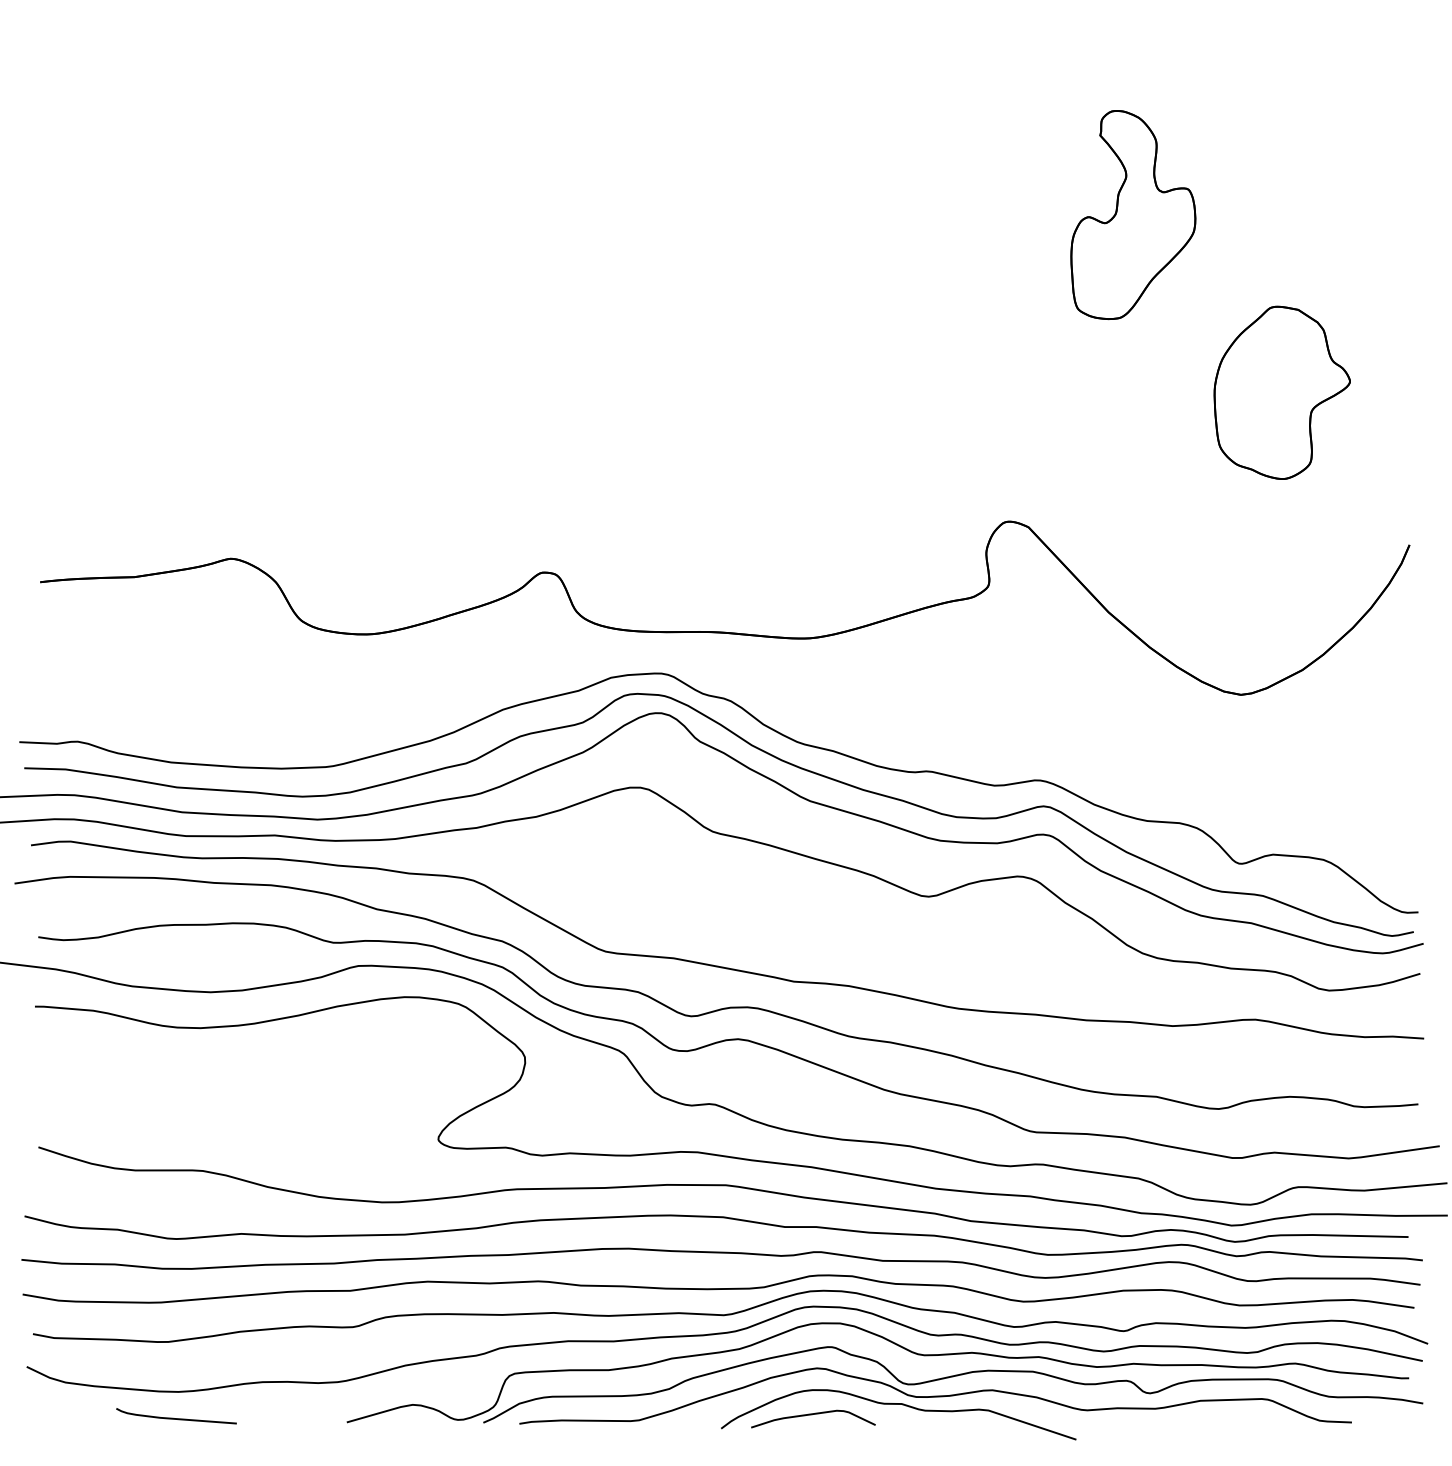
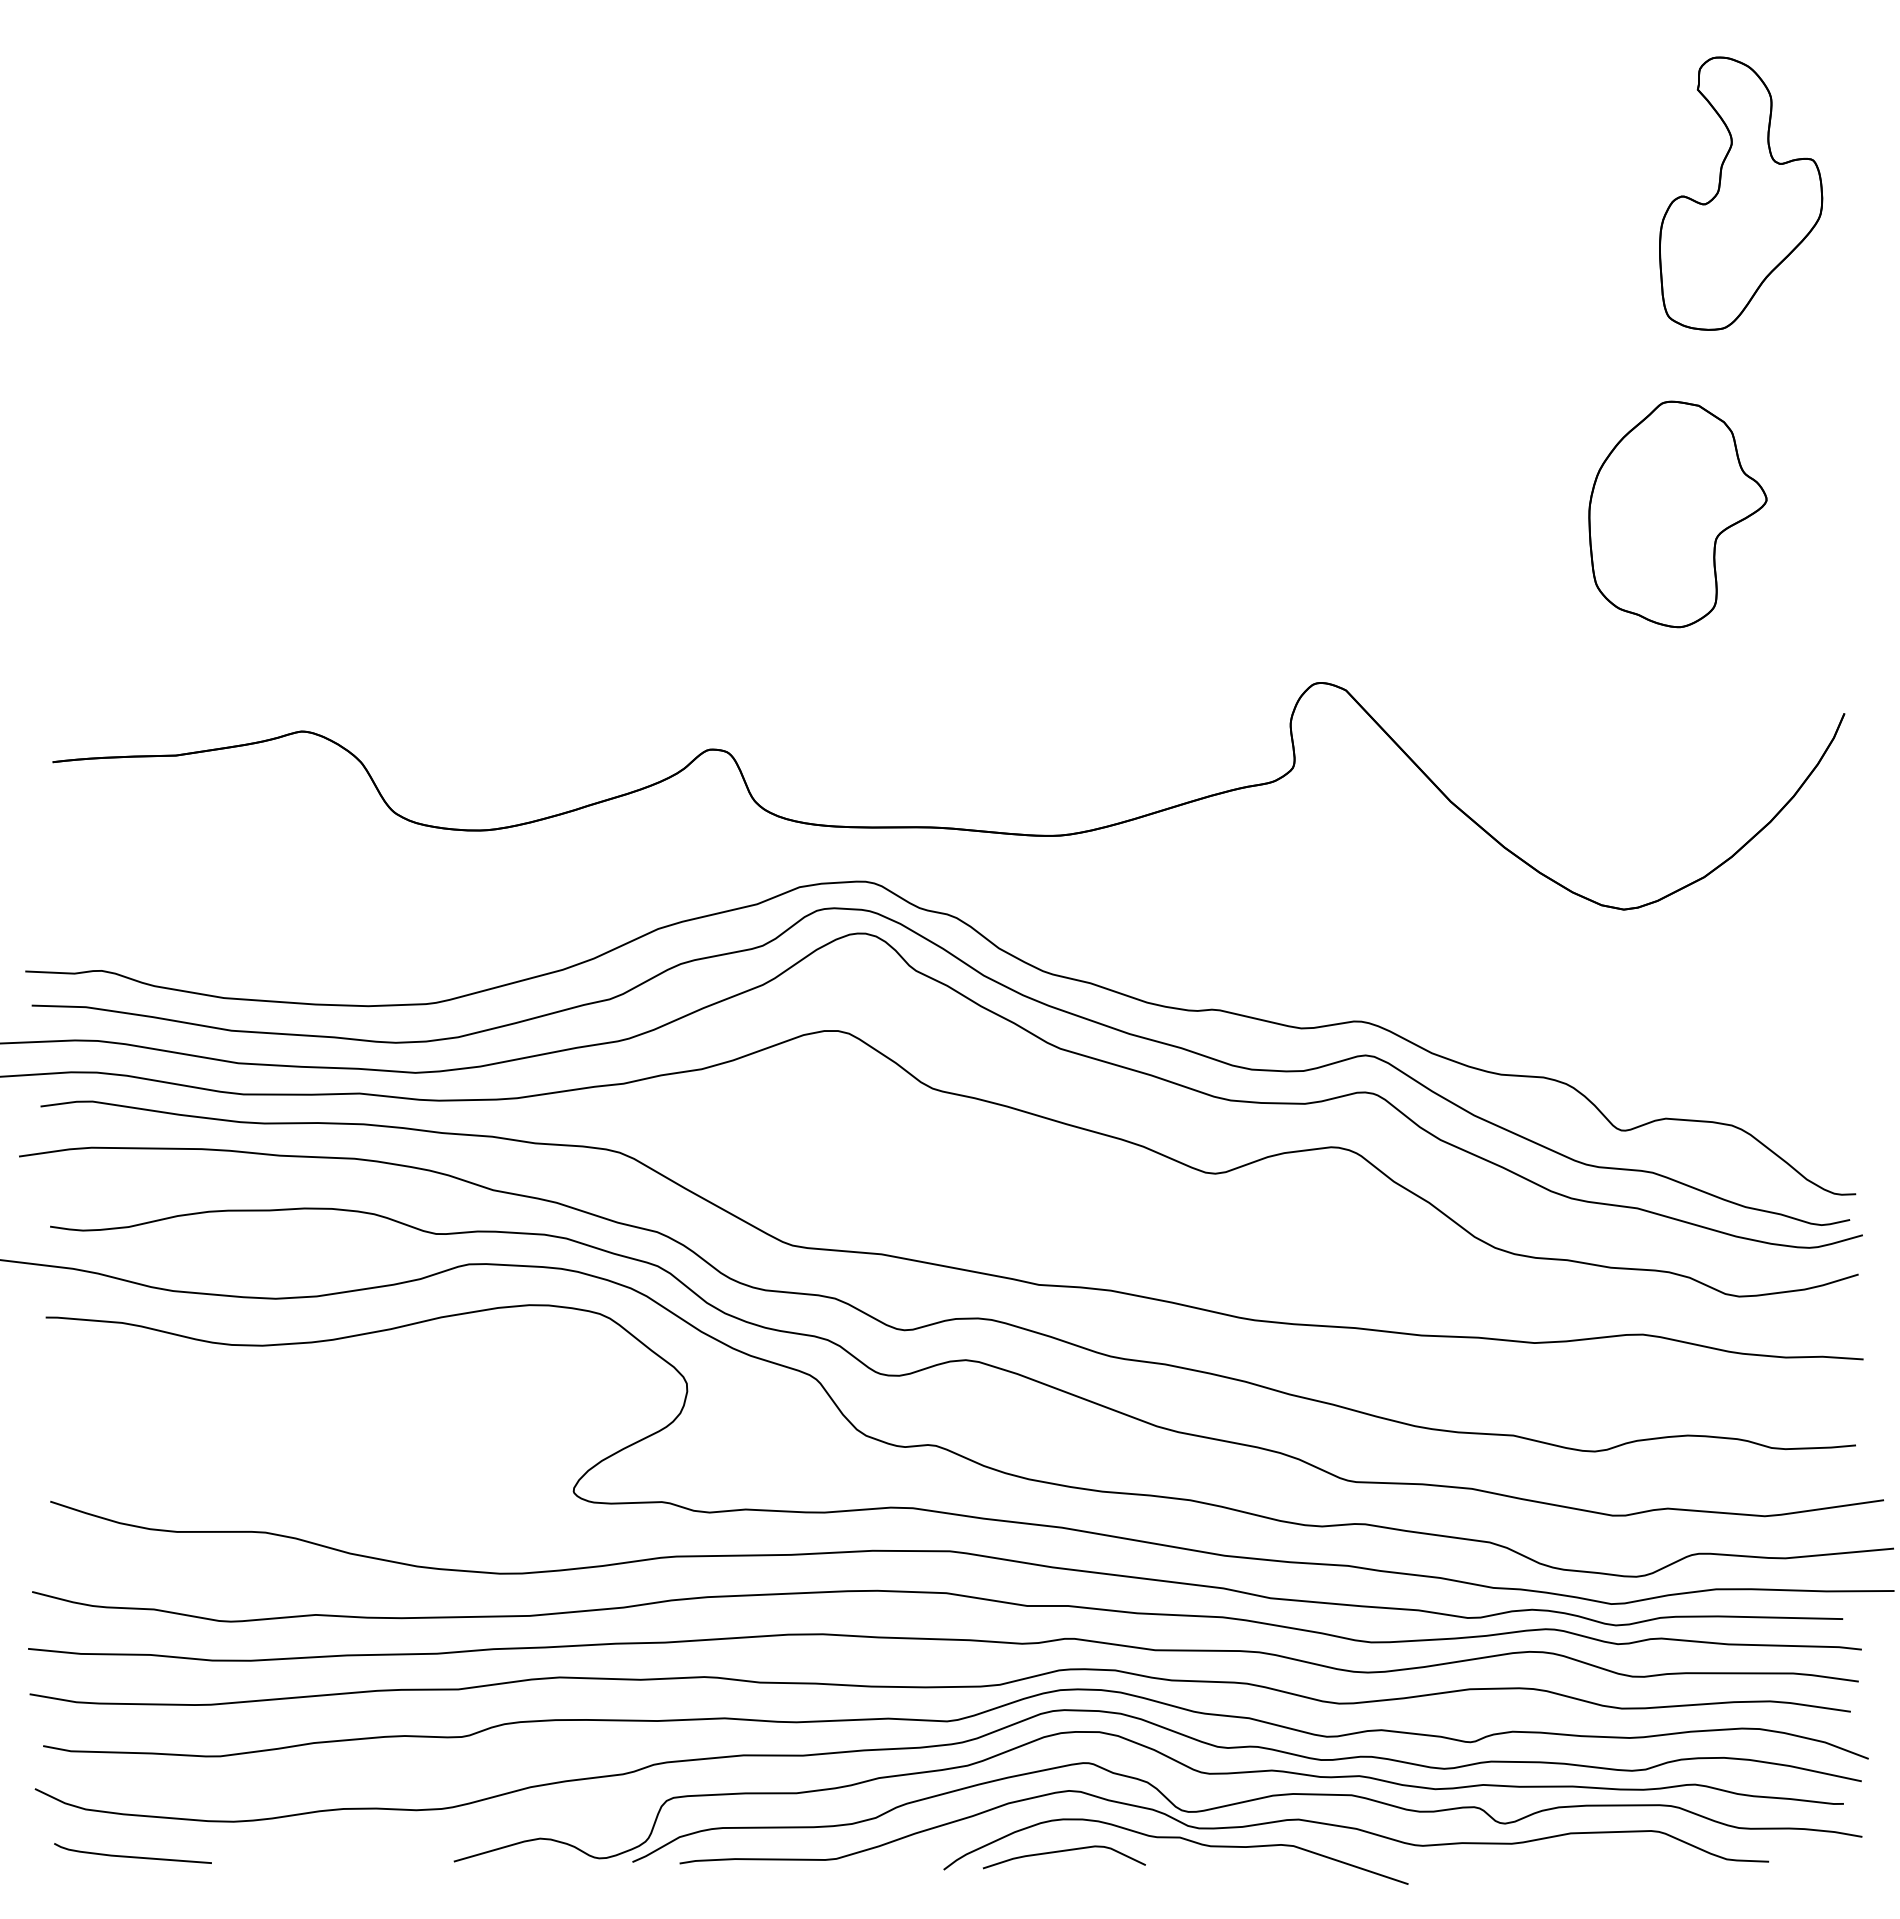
part: (1133, 214) -> (1741, 193), moved
curve: (176, 1418) -> (132, 1856), moved

